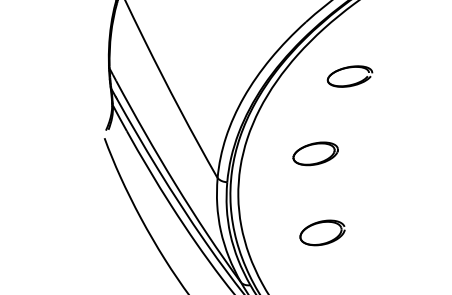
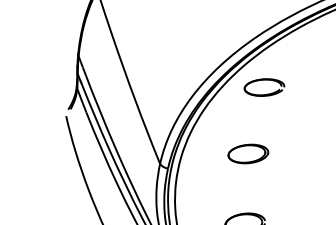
part: (352, 83) -> (265, 93), moved

